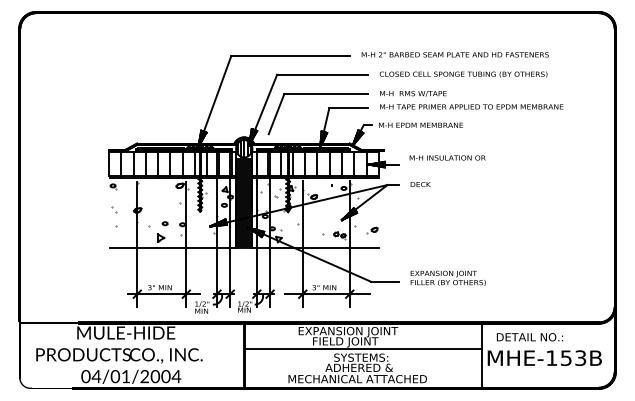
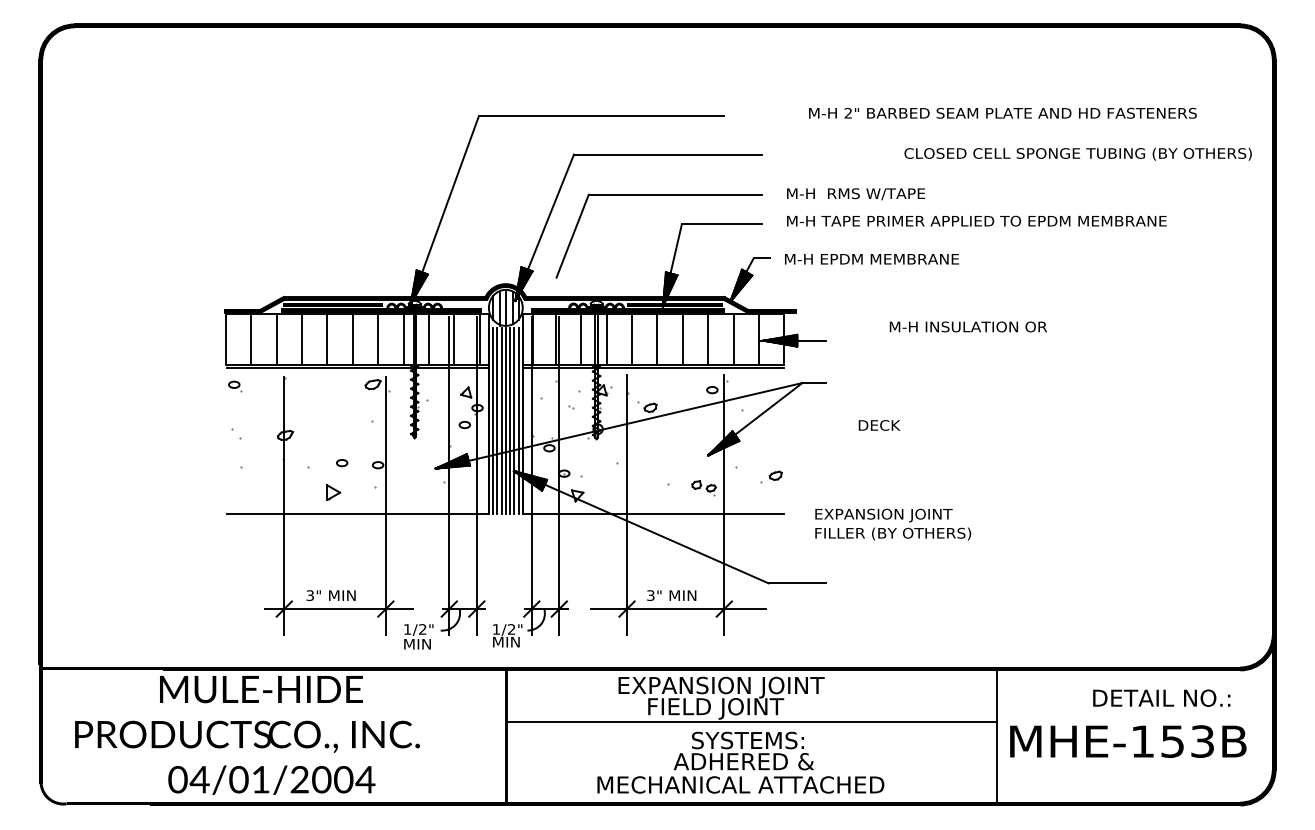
text: (454, 54) -> (1001, 112), moved
text: (463, 74) -> (1077, 154), moved
text: (447, 157) -> (968, 325), moved
text: (420, 184) -> (879, 425), moved
text: (447, 277) -> (891, 522), moved
text: (529, 337) -> (1160, 698), moved

